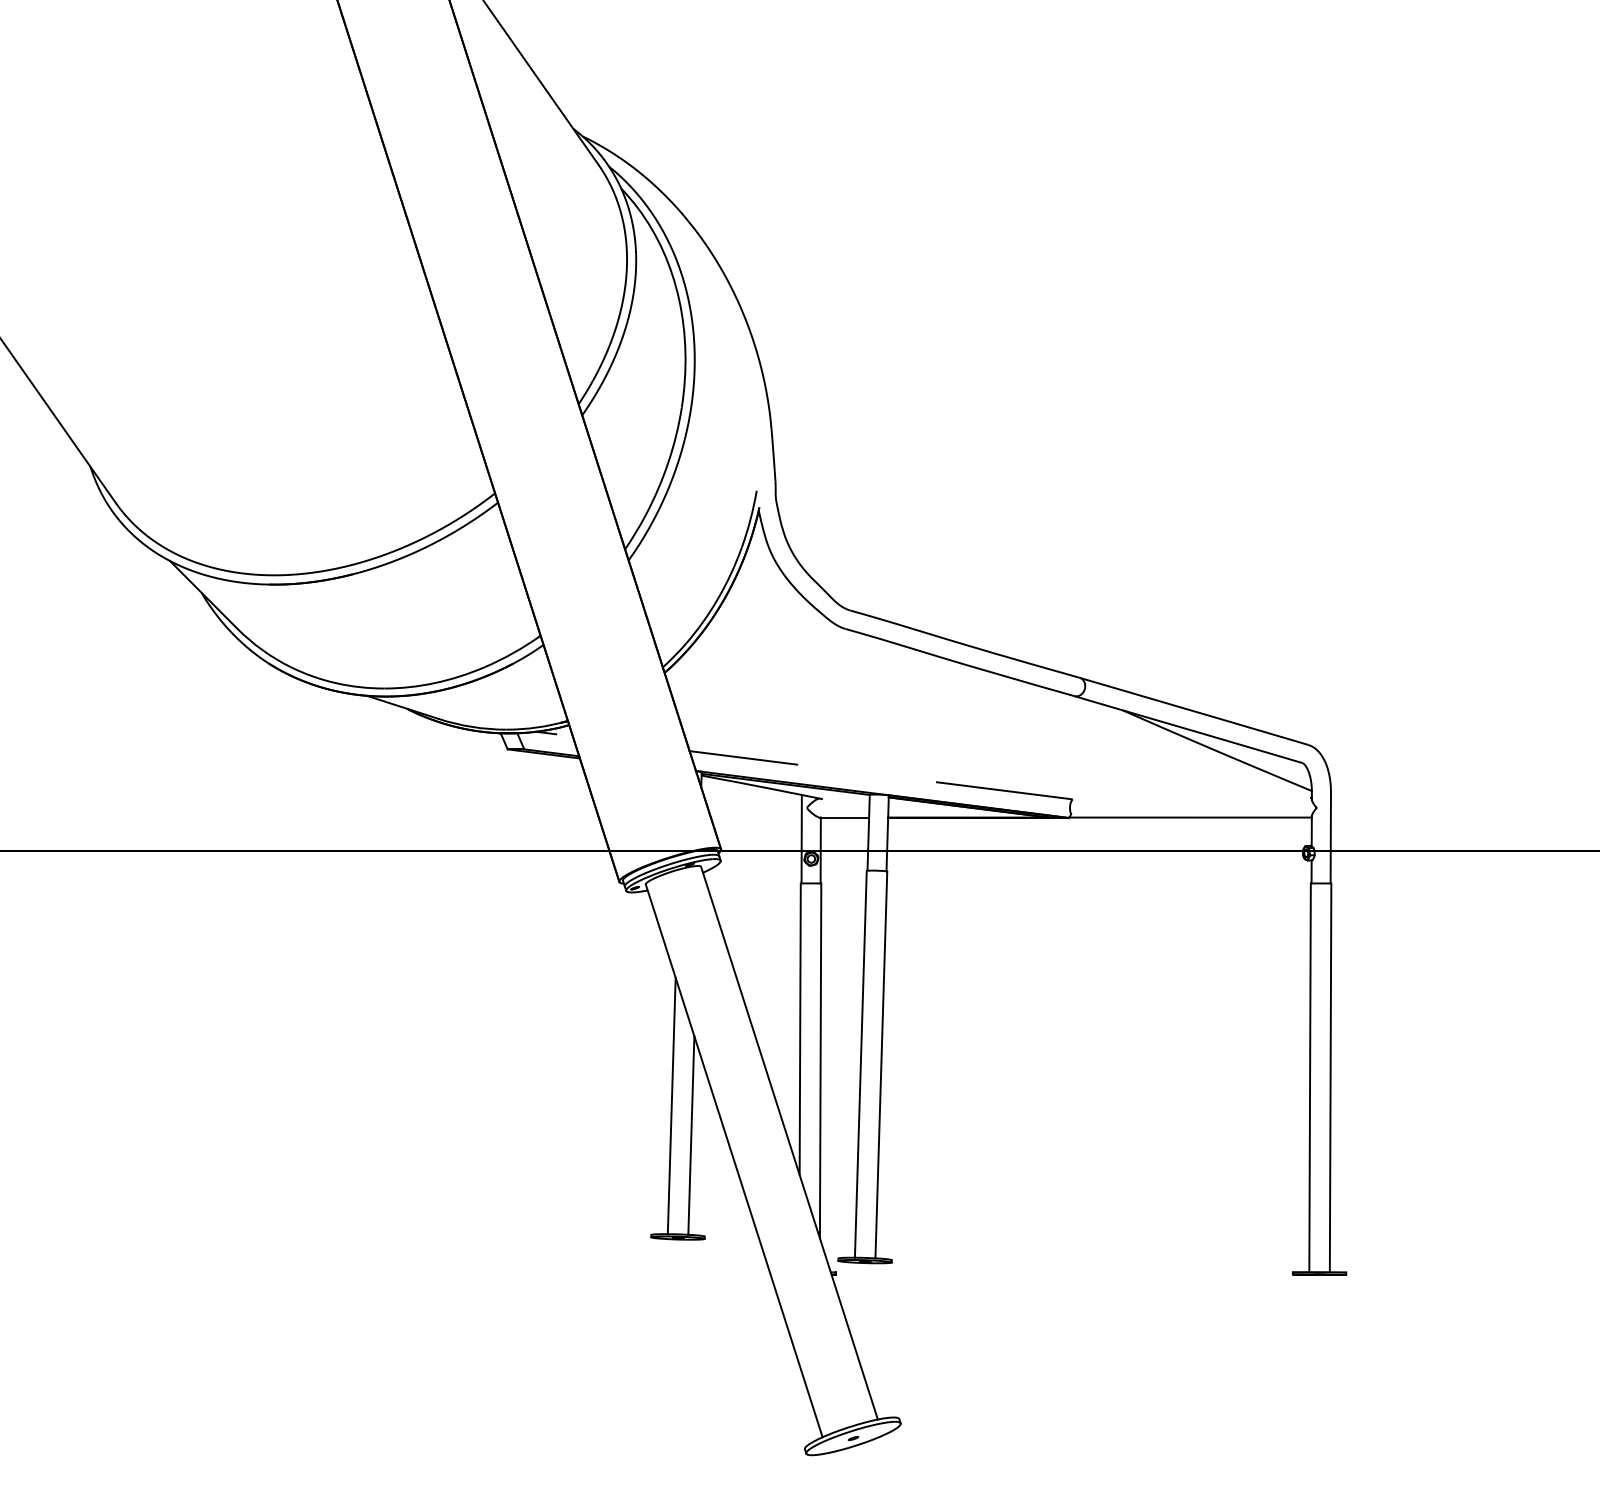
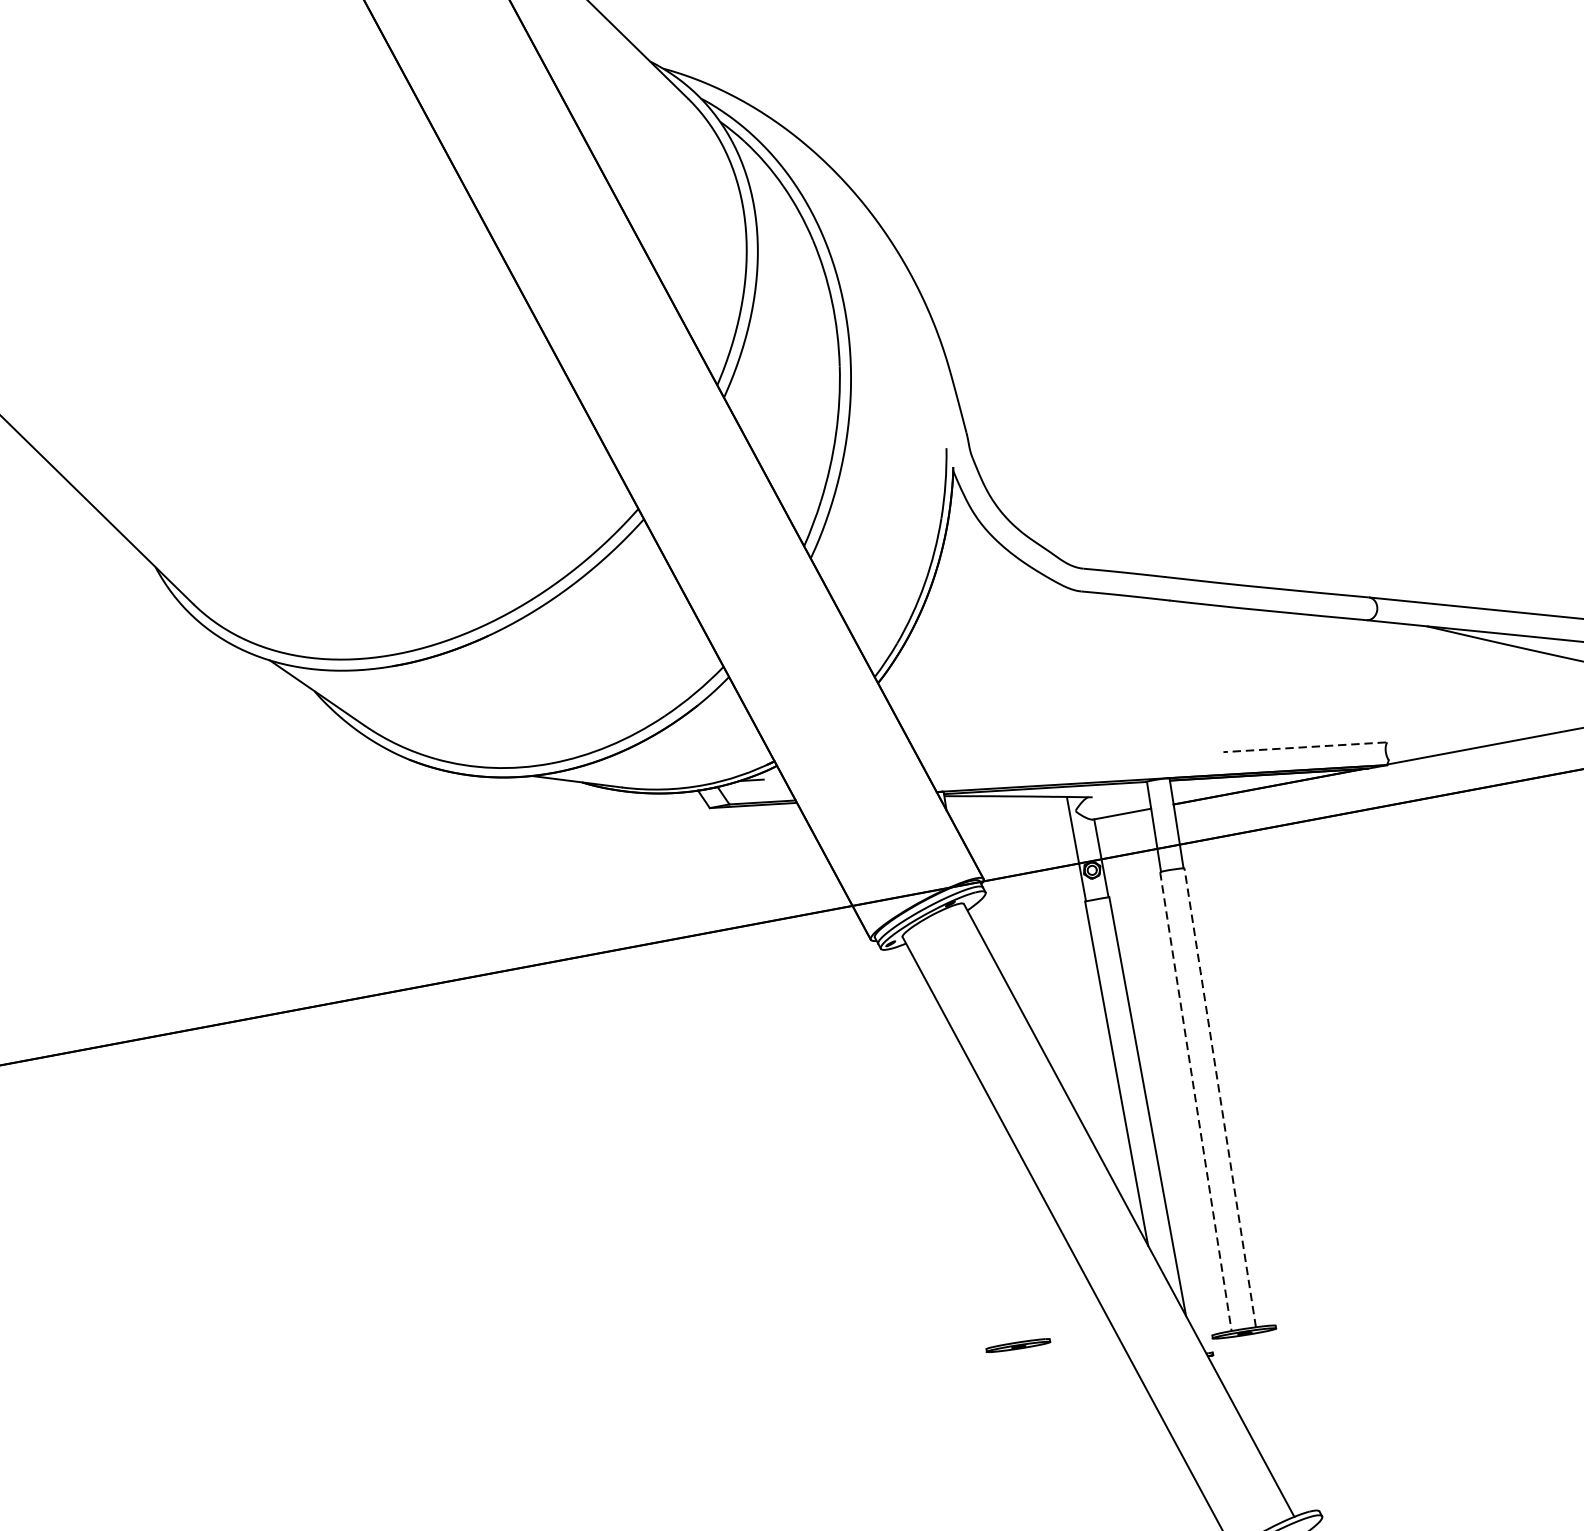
line: (743, 757) -> (989, 765), removed
line: (1004, 790) -> (1304, 746), solid -> dashed
line: (860, 1064) -> (1195, 1101), solid -> dashed
line: (881, 1064) -> (1220, 1097), solid -> dashed
line: (671, 1105) -> (981, 1191), removed
line: (691, 1135) -> (1011, 1222), removed

